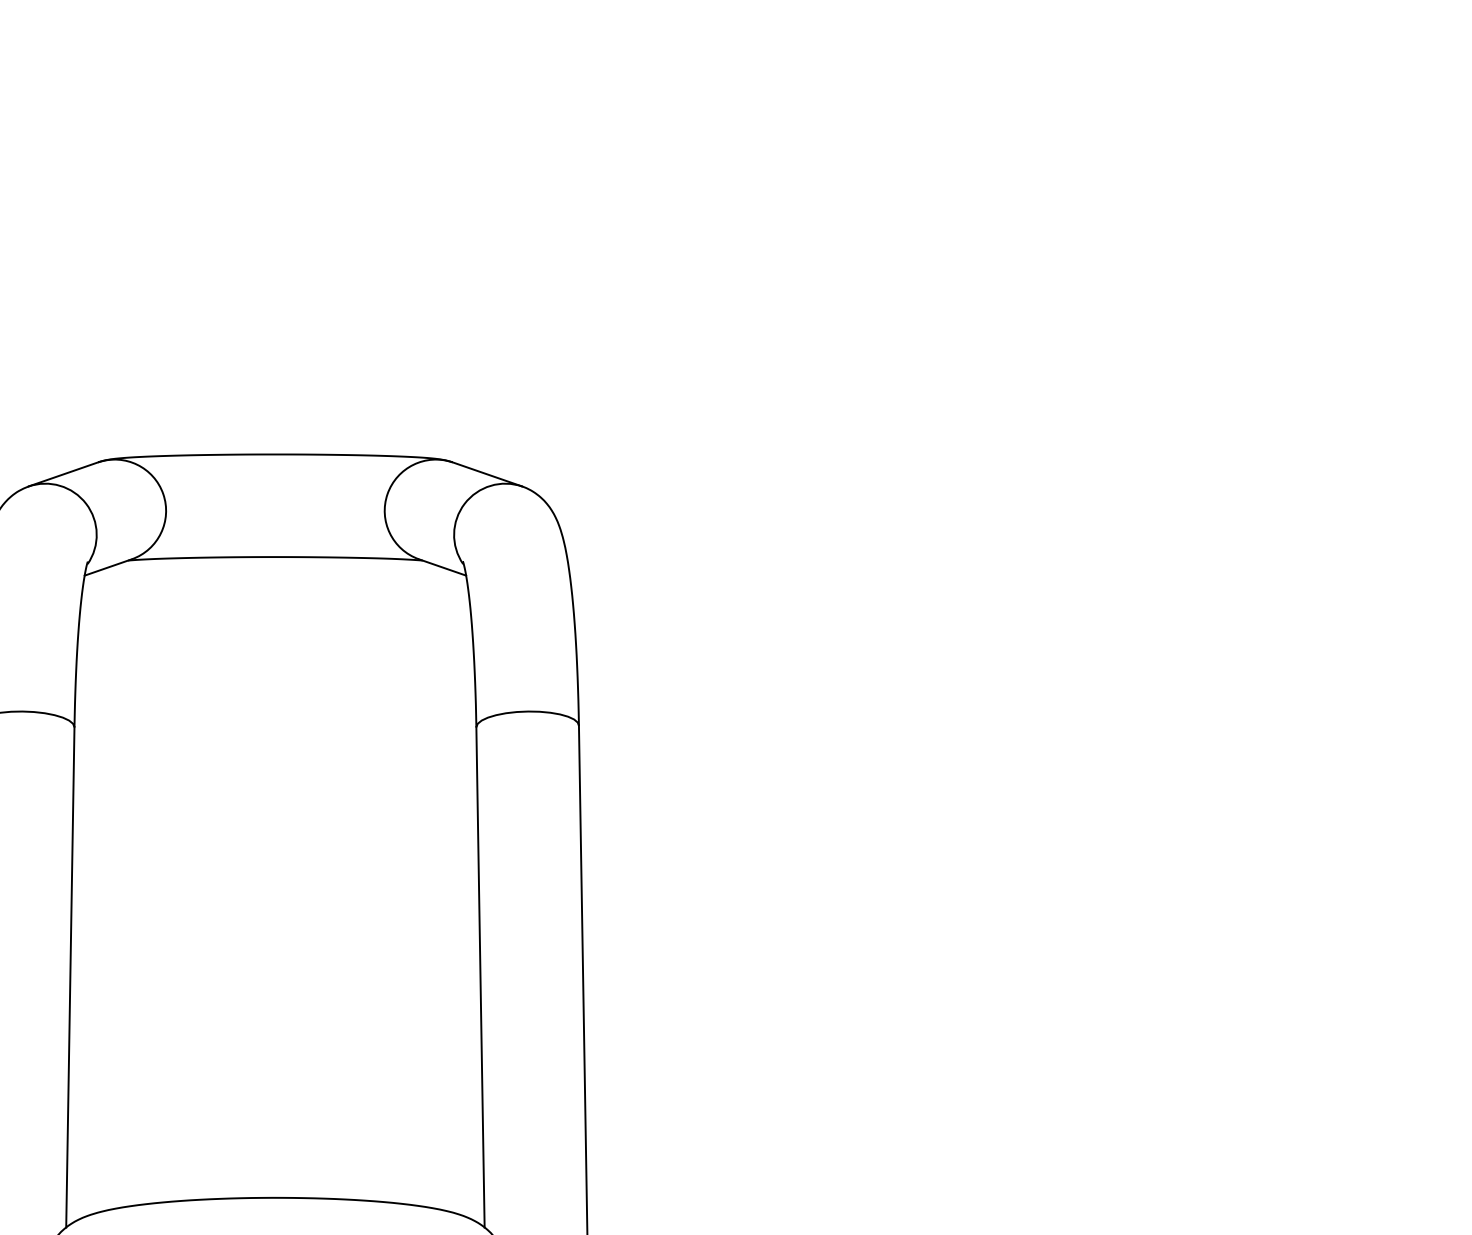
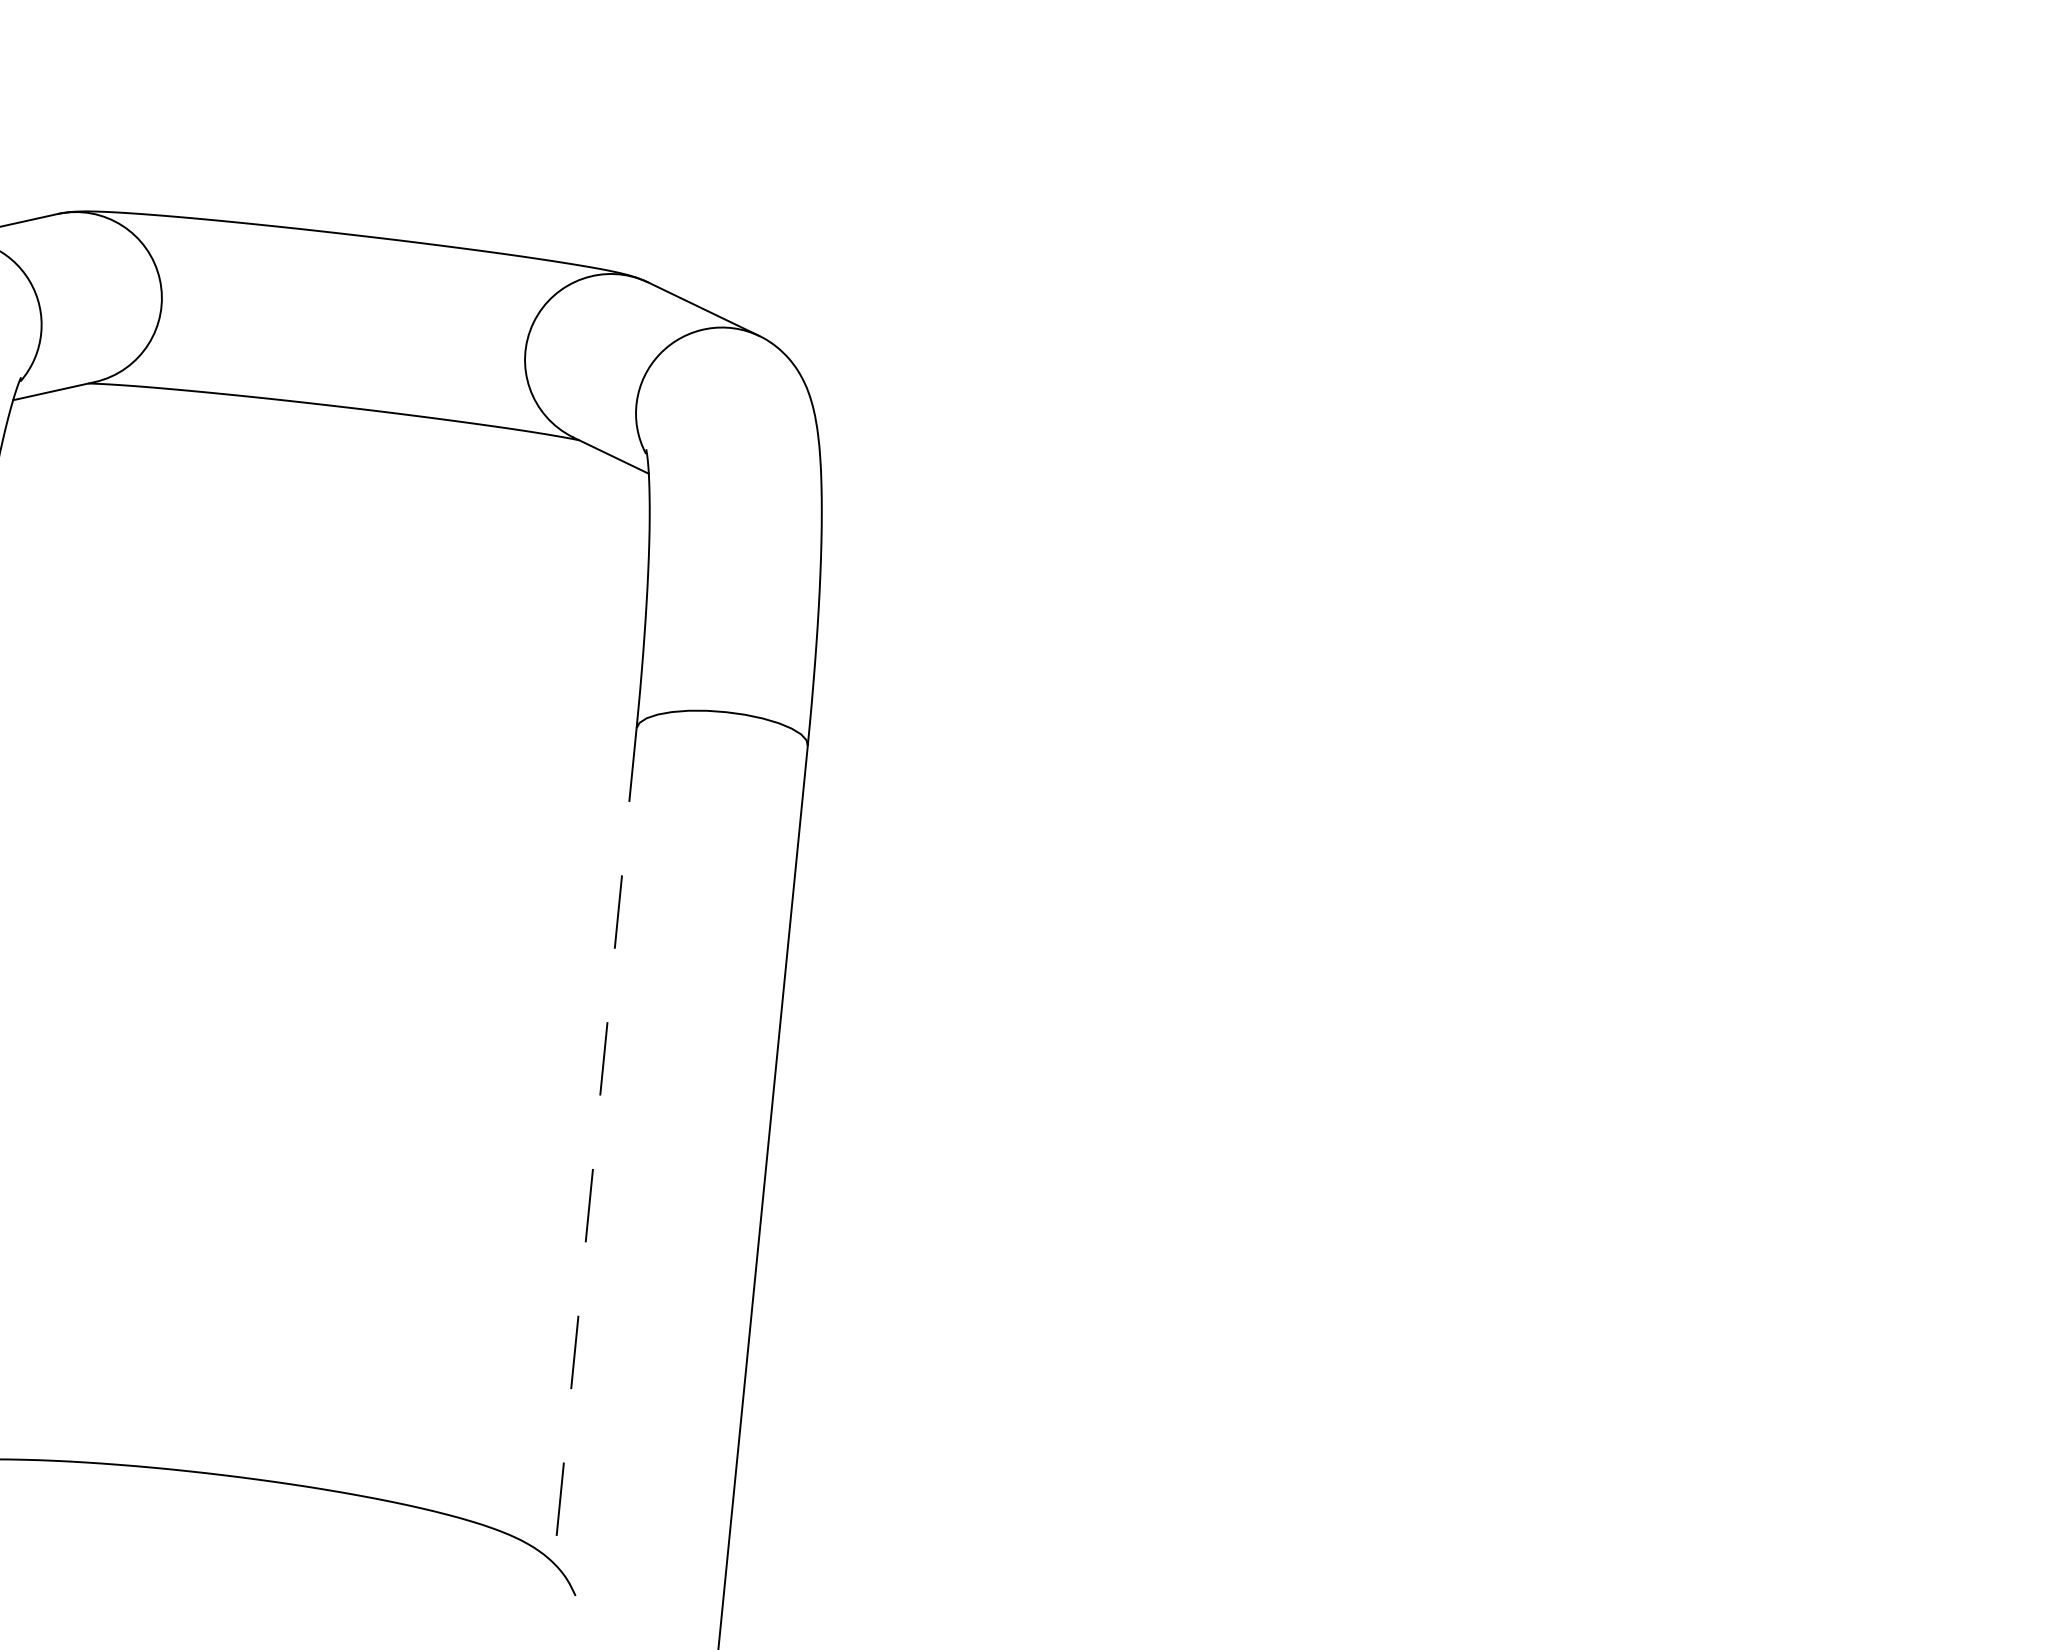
line: (480, 977) -> (595, 1146), solid -> dashed

